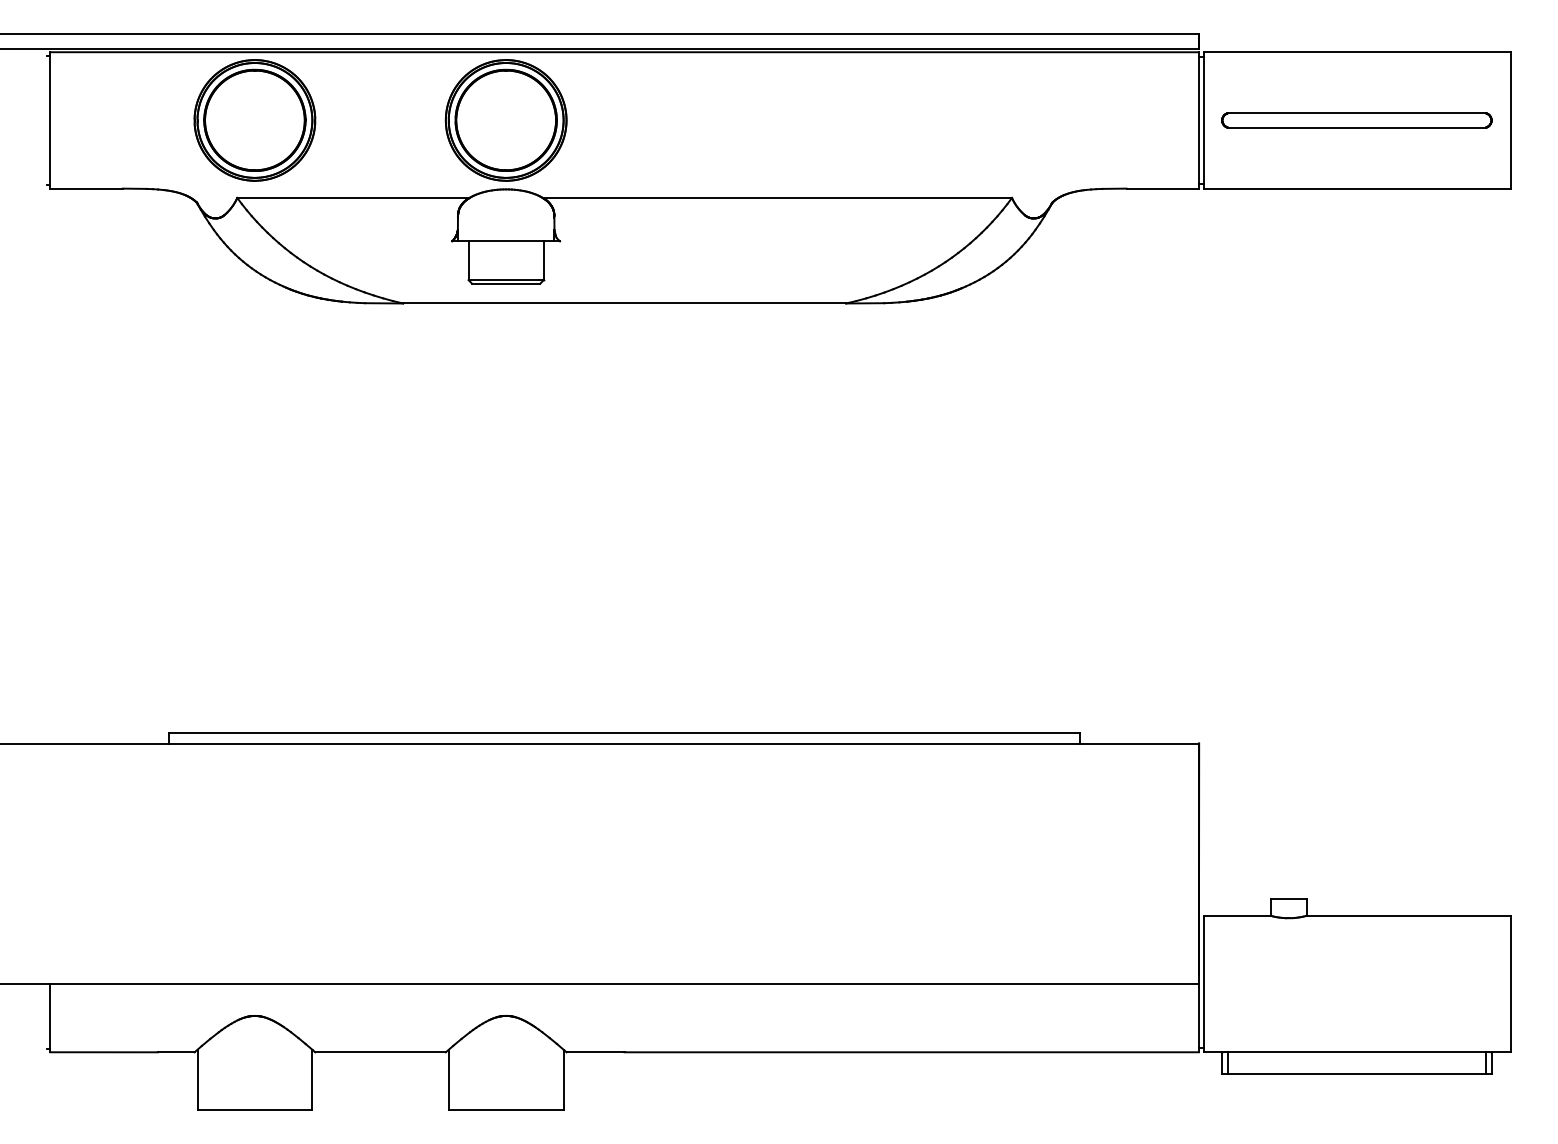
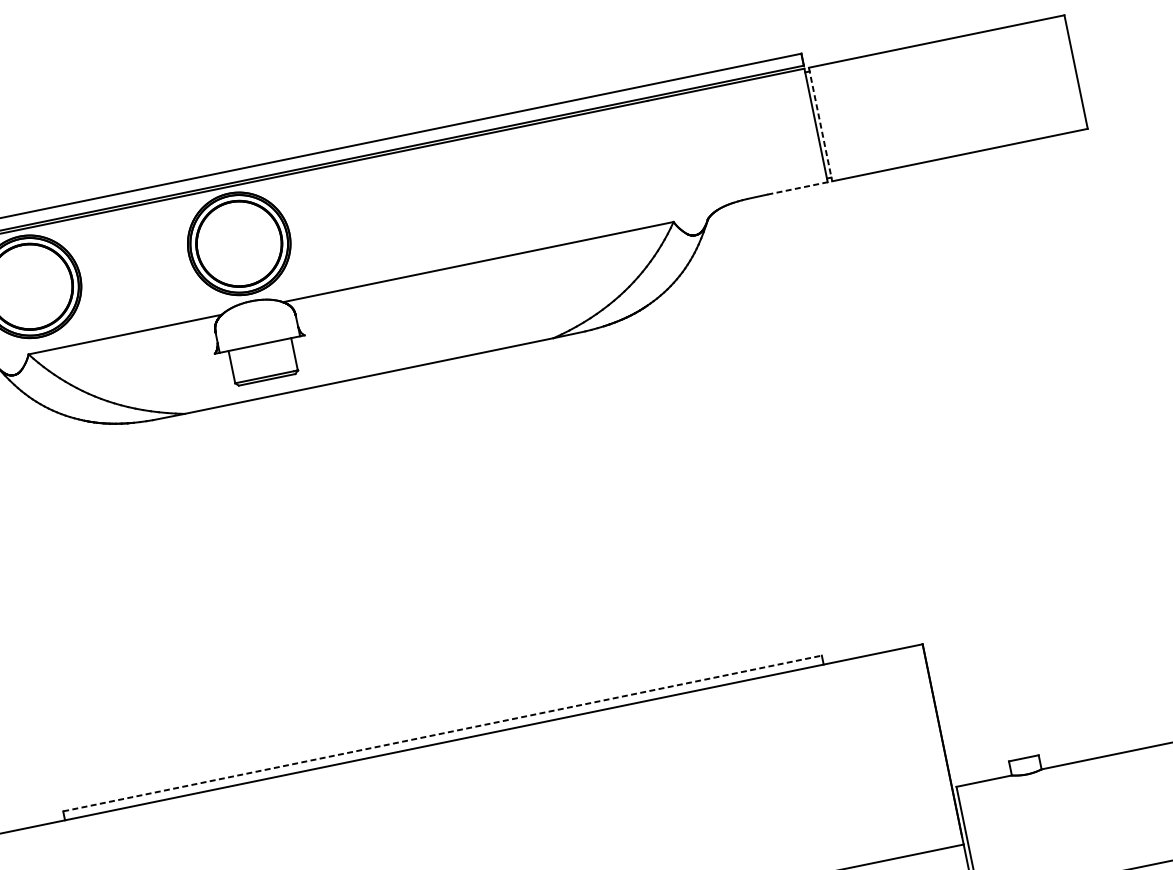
line: (1204, 120) -> (820, 124), solid -> dashed
part: (1356, 120) -> (947, 98), removed
line: (1163, 188) -> (798, 188), solid -> dashed
line: (624, 732) -> (442, 733), solid -> dashed

